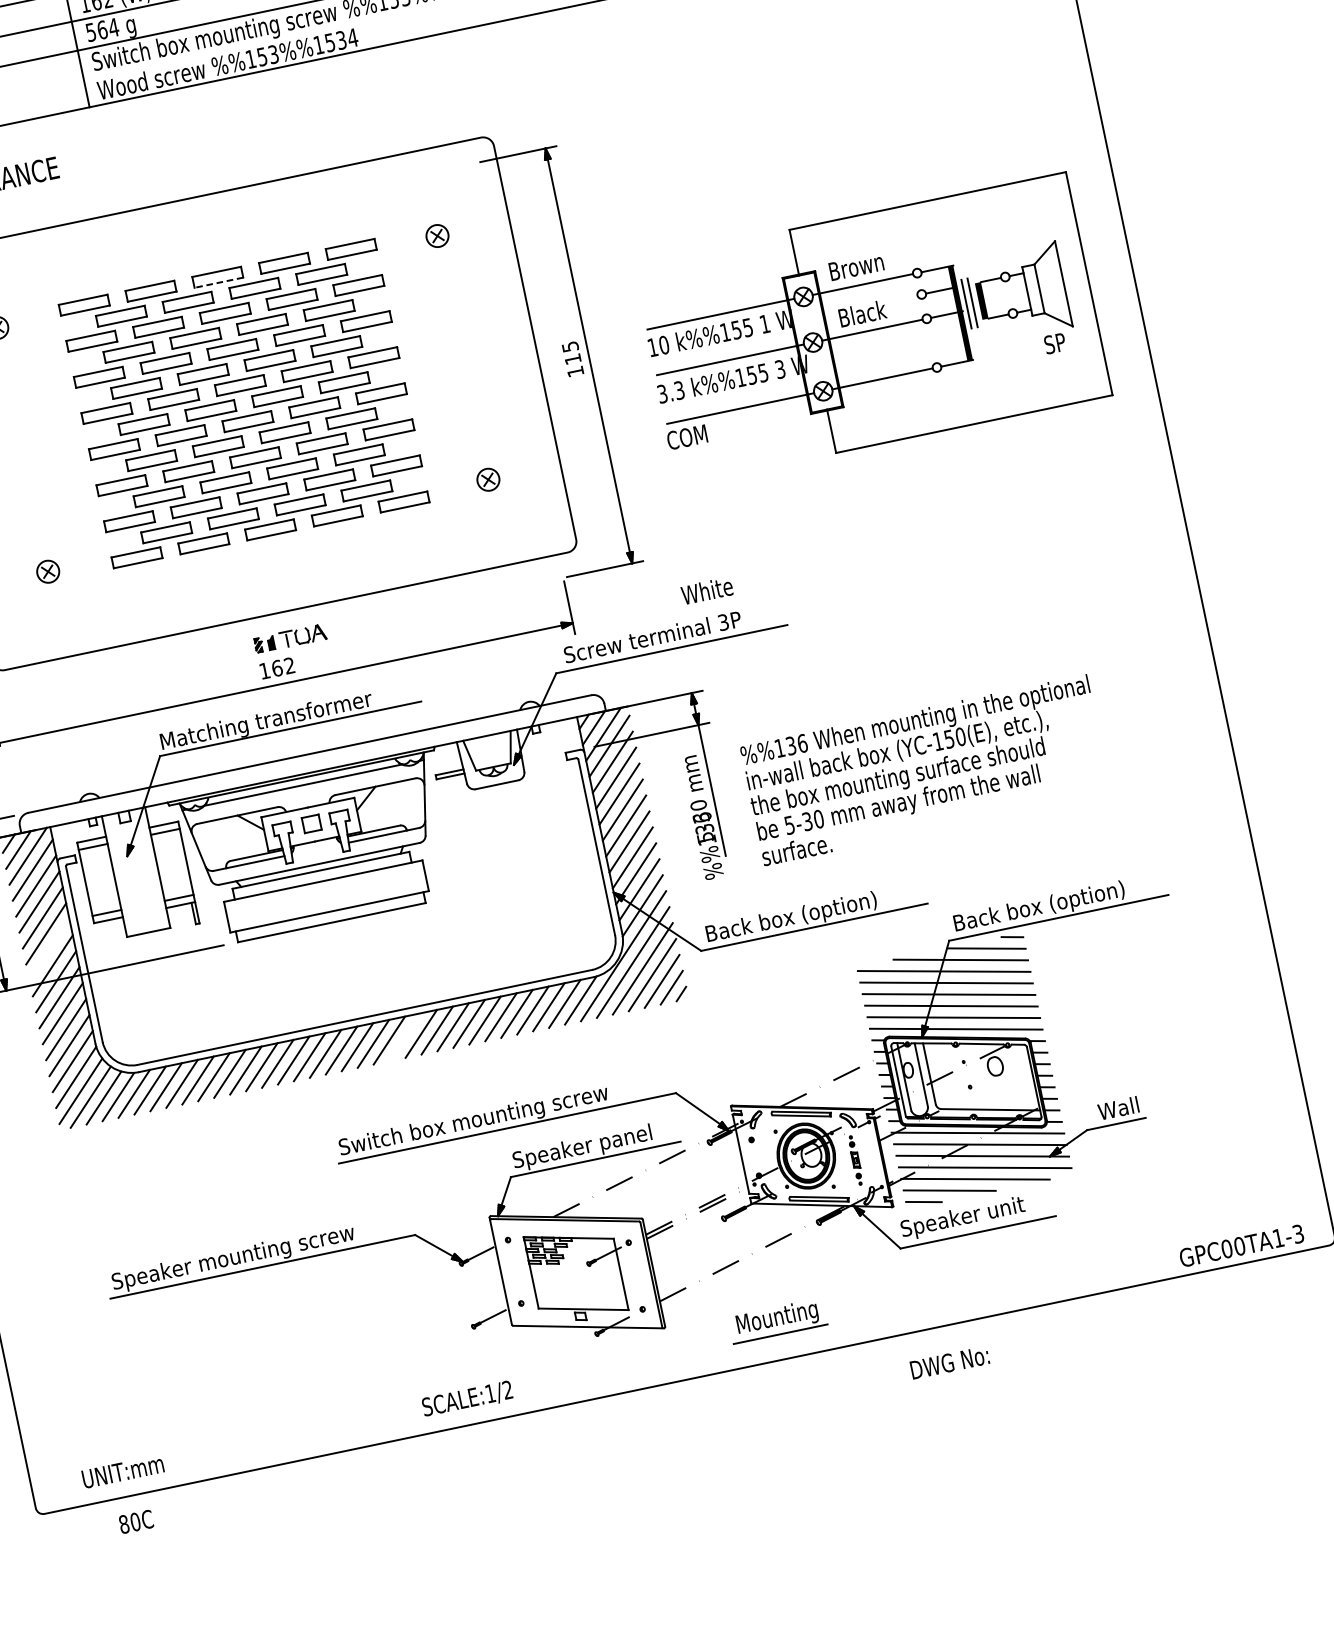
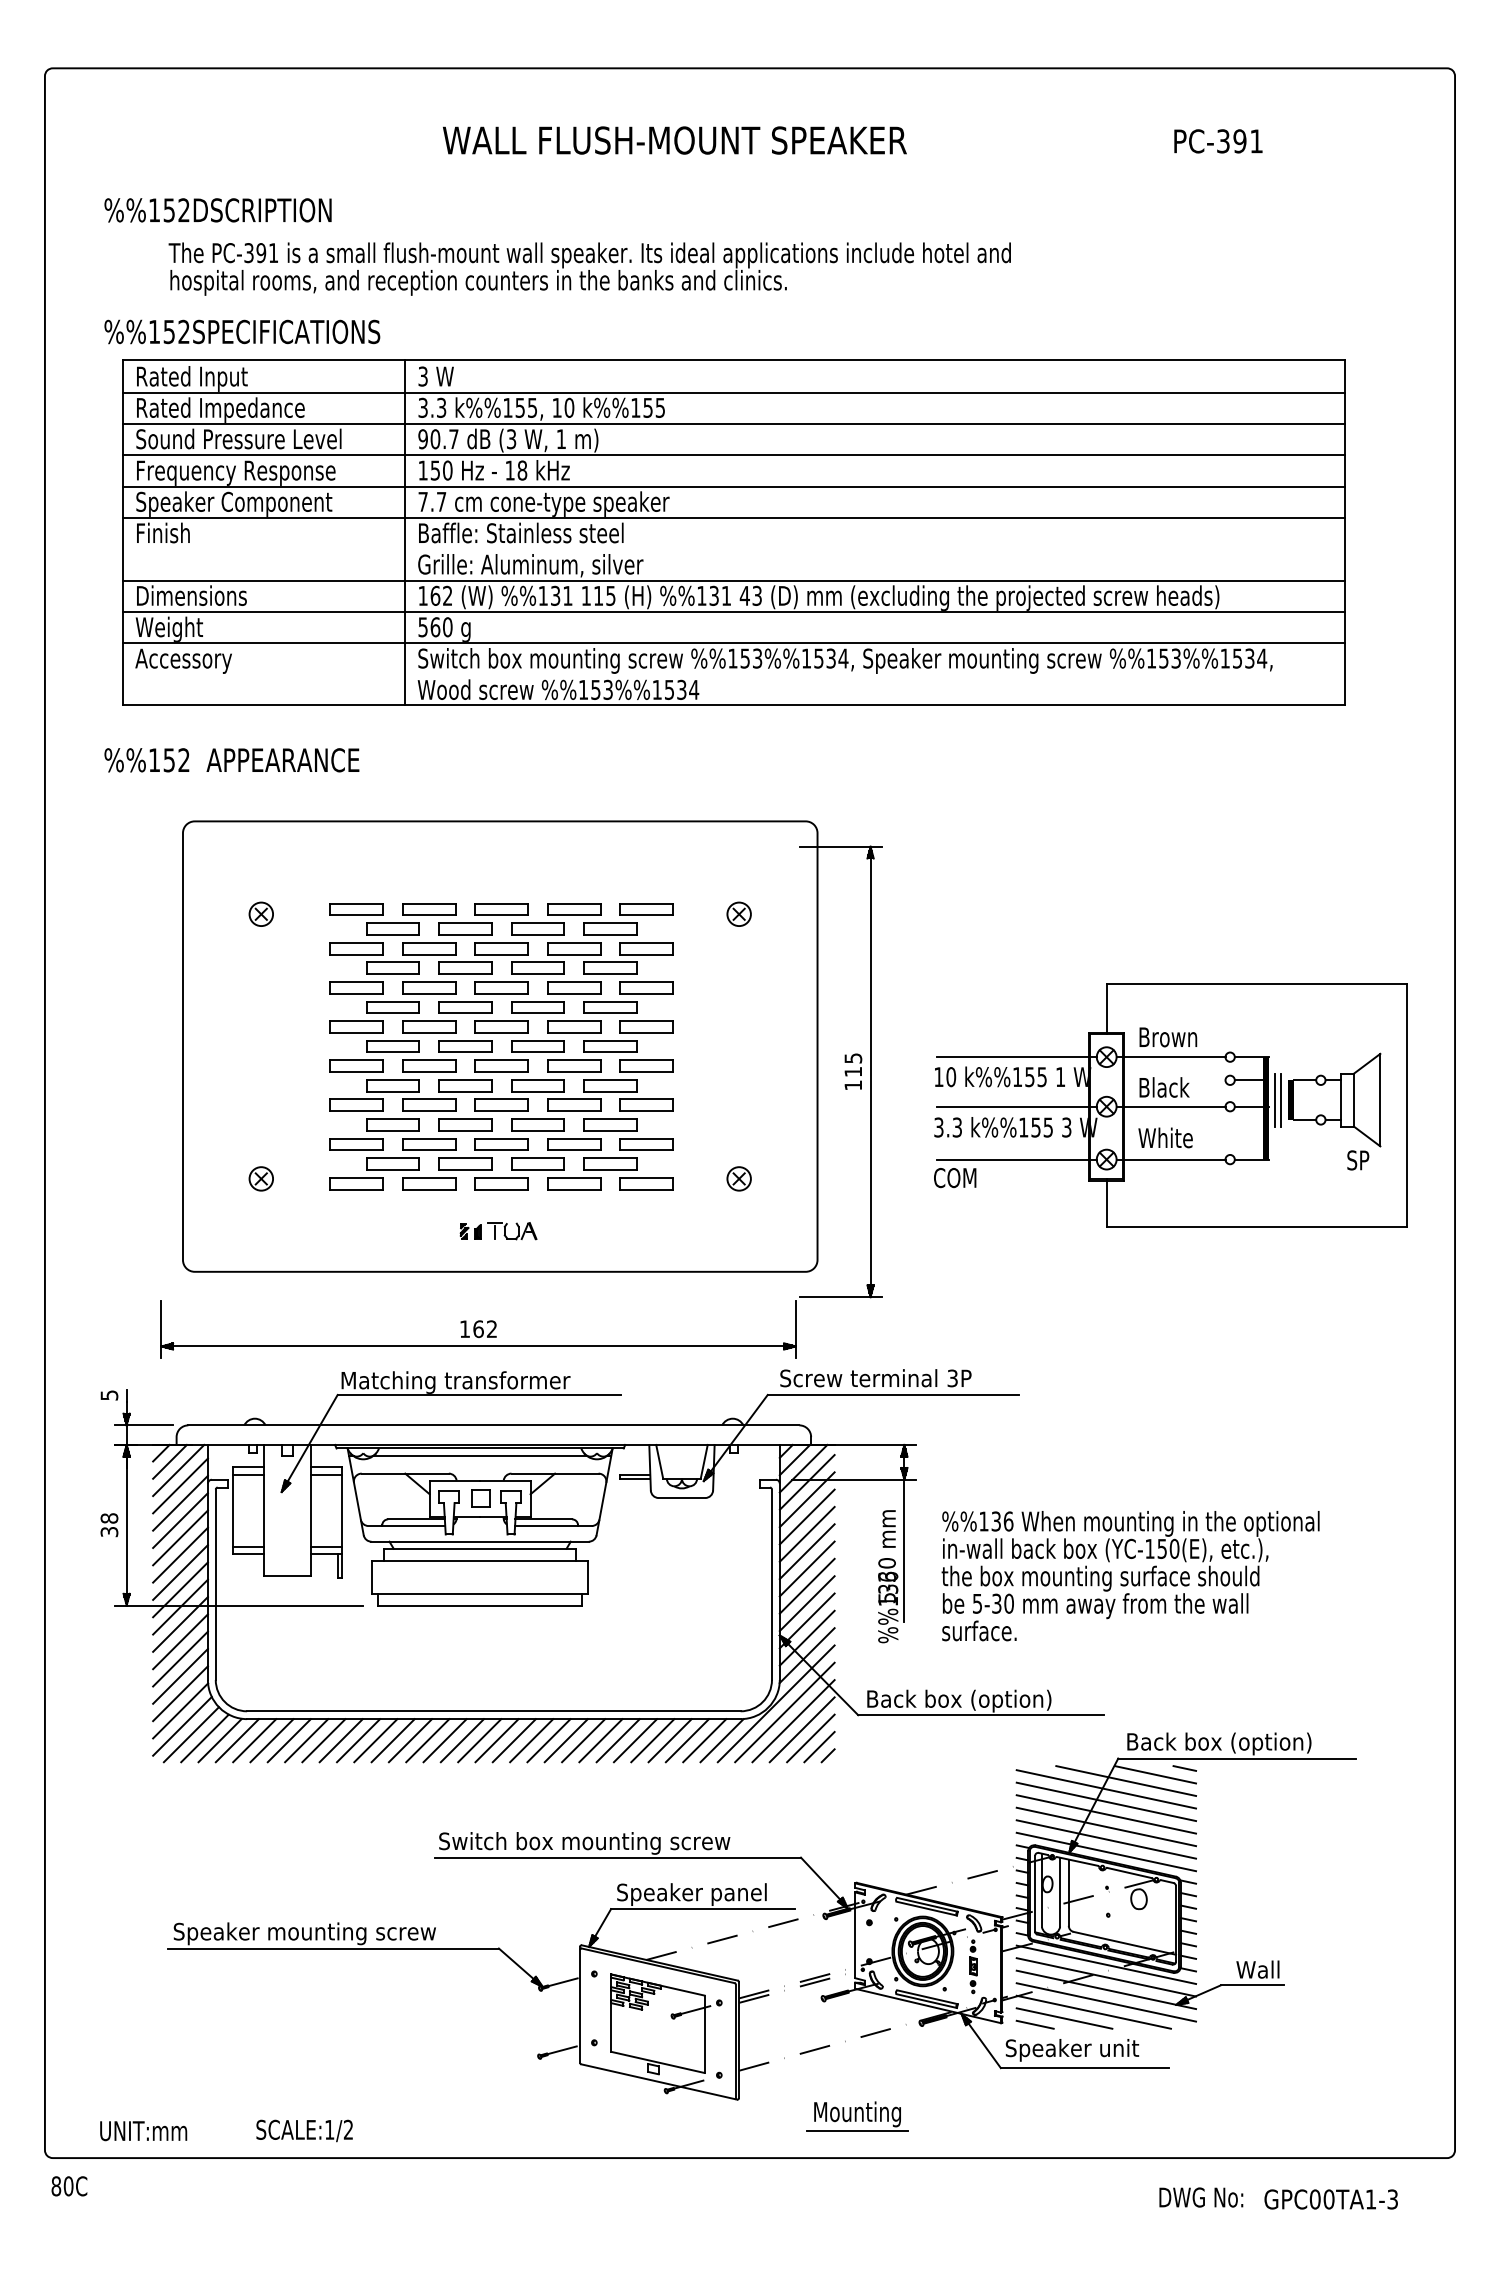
text: (113, 27) -> (447, 627), 564 -> 560
line: (218, 282) -> (501, 915), dashed -> solid
text: (707, 590) -> (1165, 1137), moved
part: (290, 639) -> (498, 1231), moved
line: (49, 949) -> (180, 1572), added
line: (405, 1037) -> (531, 1740), added
text: (1241, 1246) -> (1330, 2199), moved
text: (950, 1362) -> (1201, 2197), moved
text: (467, 1399) -> (304, 2130), moved
text: (136, 1522) -> (69, 2186), moved

